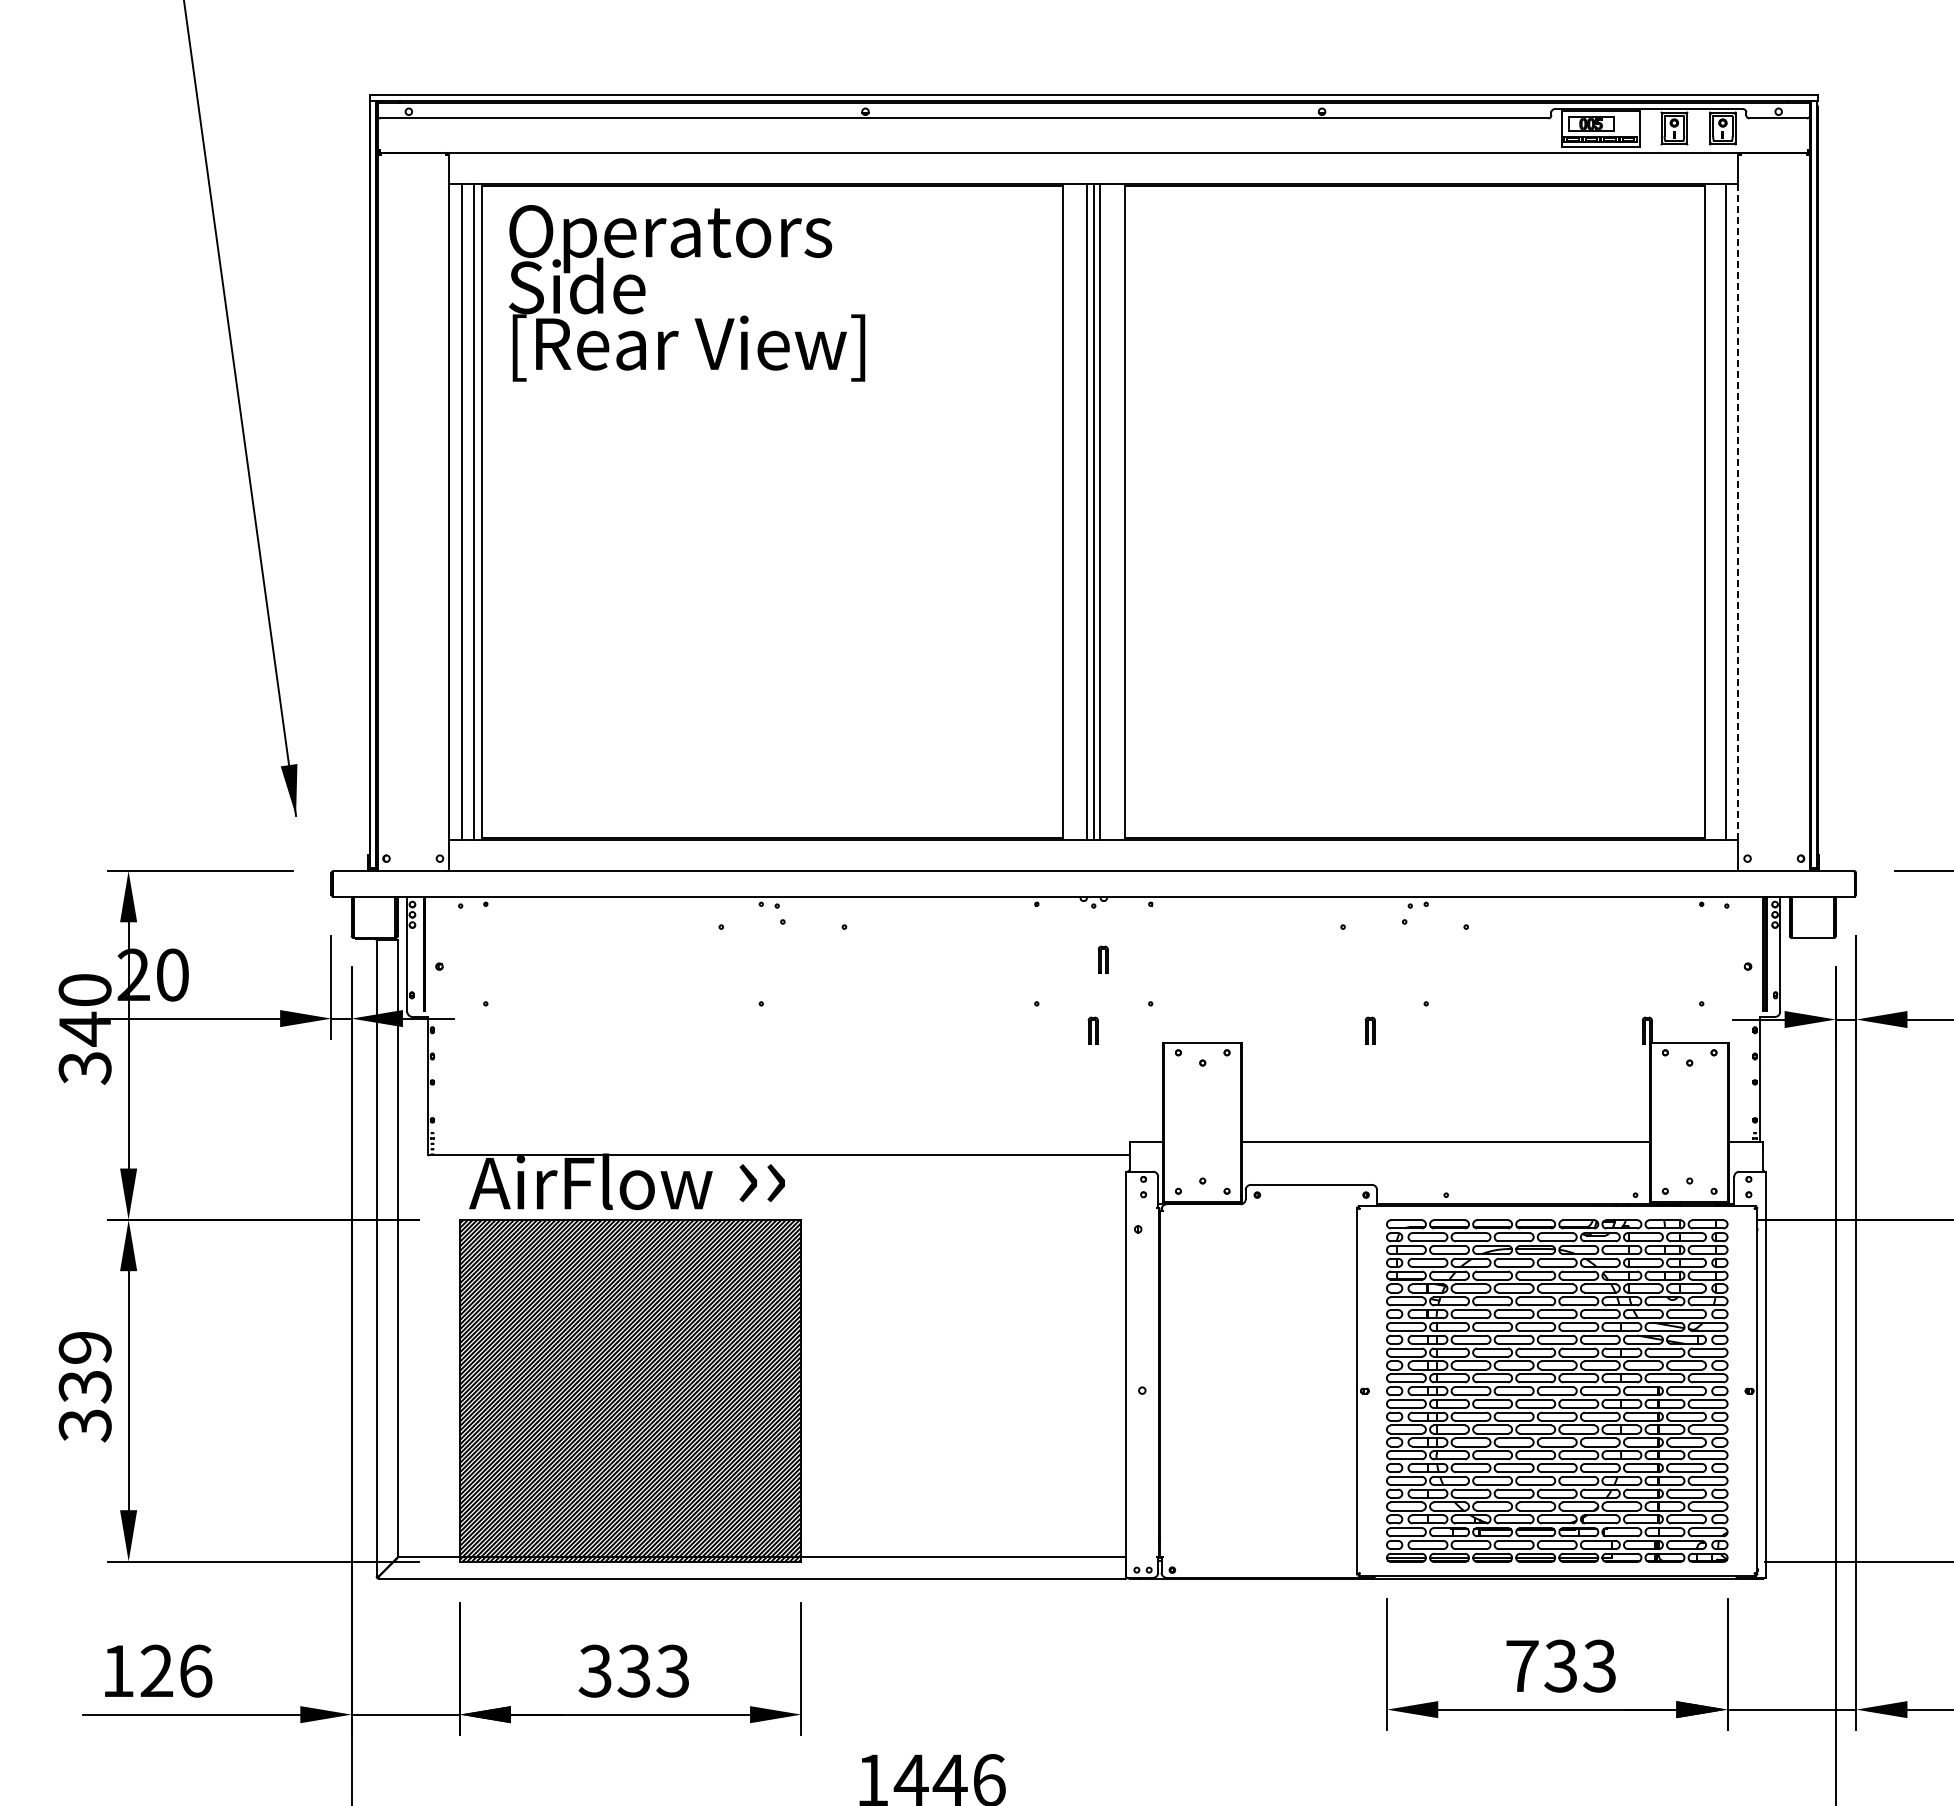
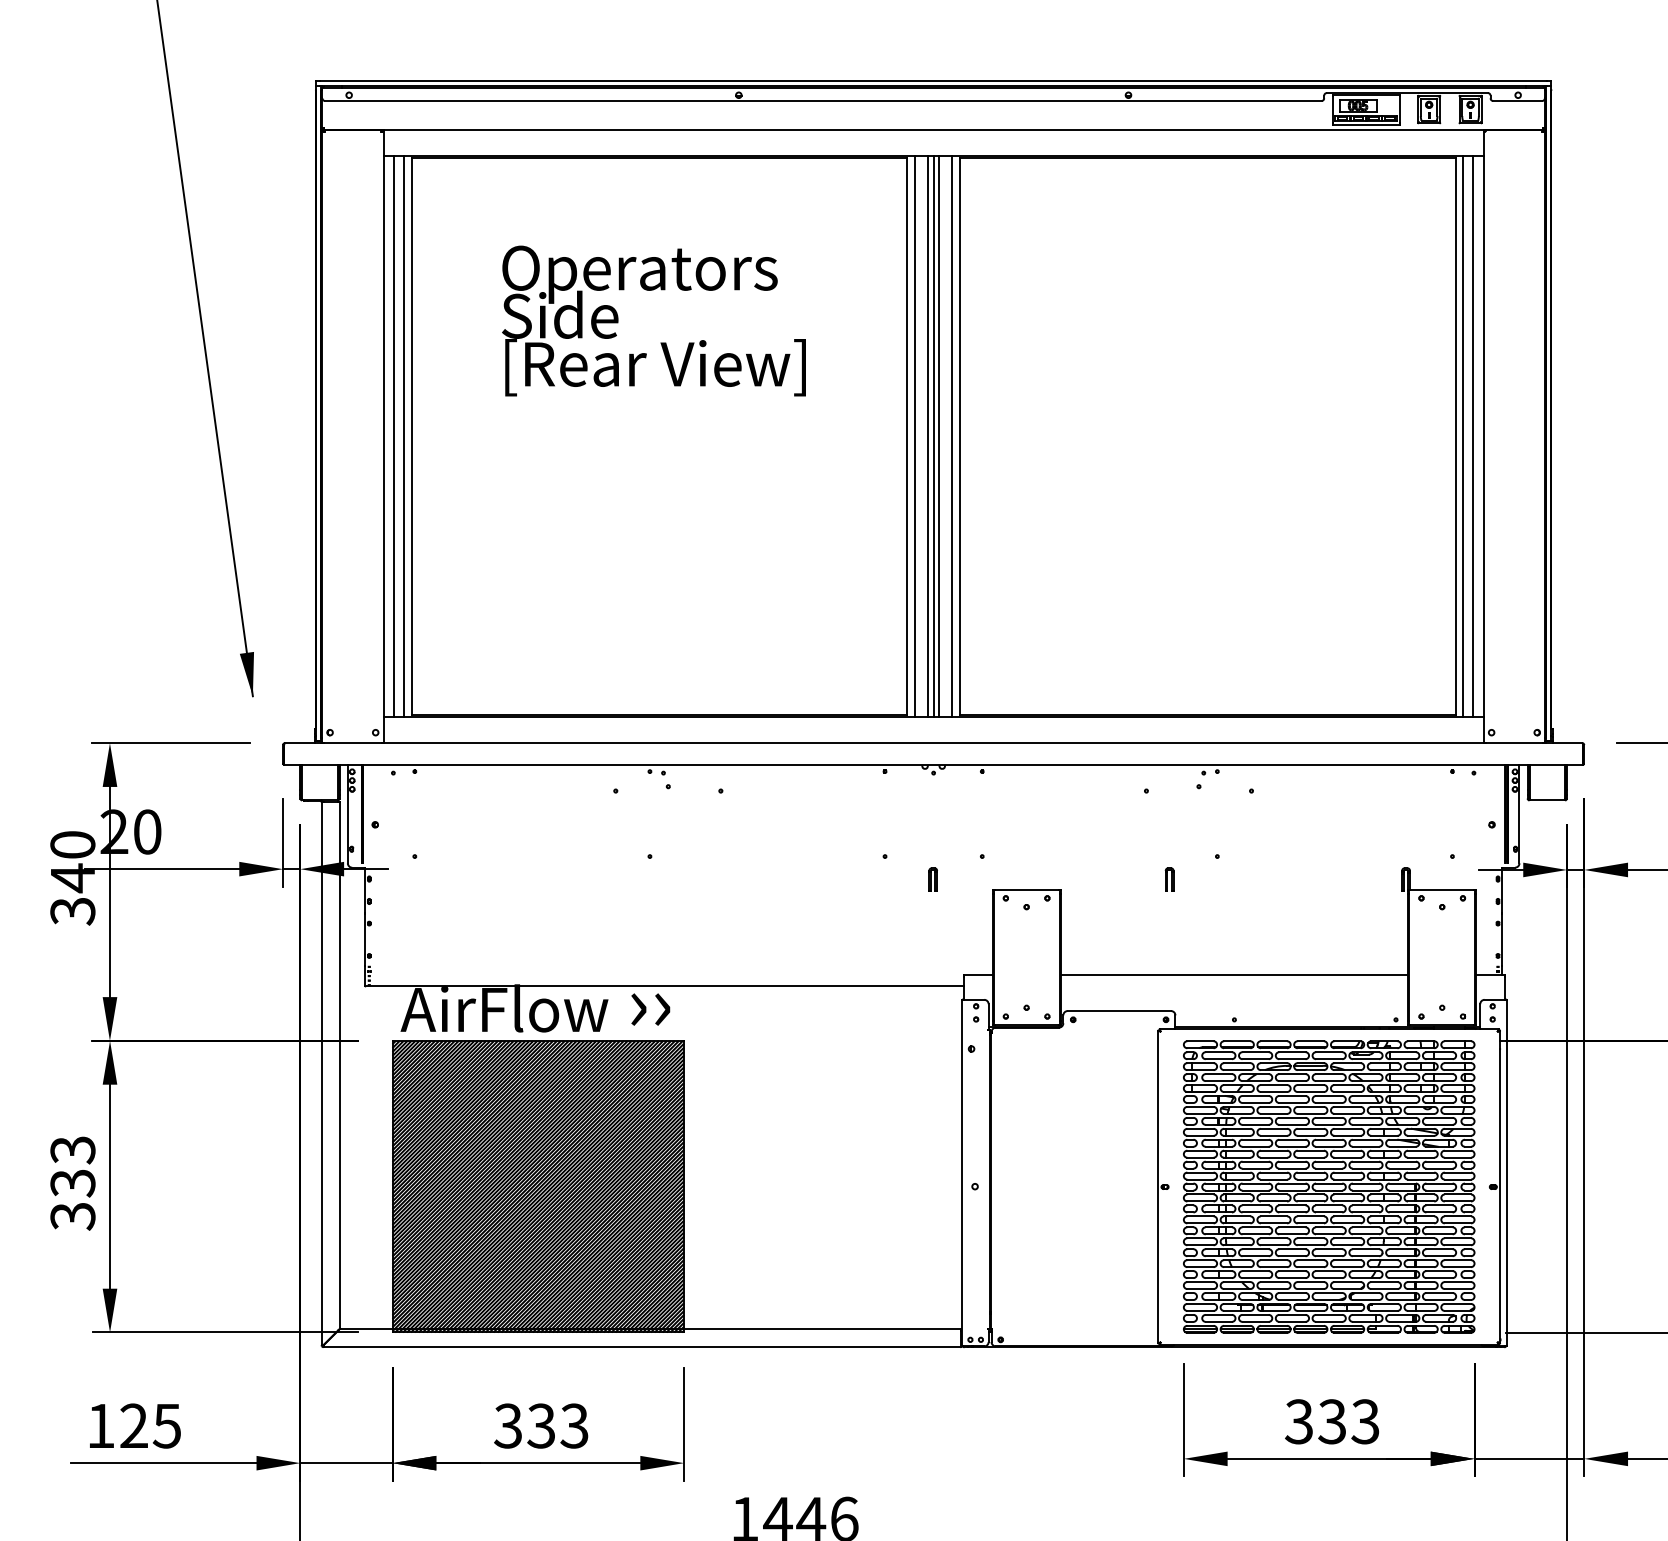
text: (687, 293) -> (654, 321), moved
line: (1071, 511) -> (914, 436), added
line: (1115, 511) -> (952, 436), added
line: (1714, 511) -> (1463, 436), added
line: (1738, 512) -> (1483, 437), dashed -> solid
part: (1102, 959) -> (941, 818), removed
text: (84, 1348) -> (72, 1150), 339 -> 333
text: (1521, 1665) -> (1298, 1421), 733 -> 333
text: (195, 1670) -> (167, 1425), 126 -> 125

